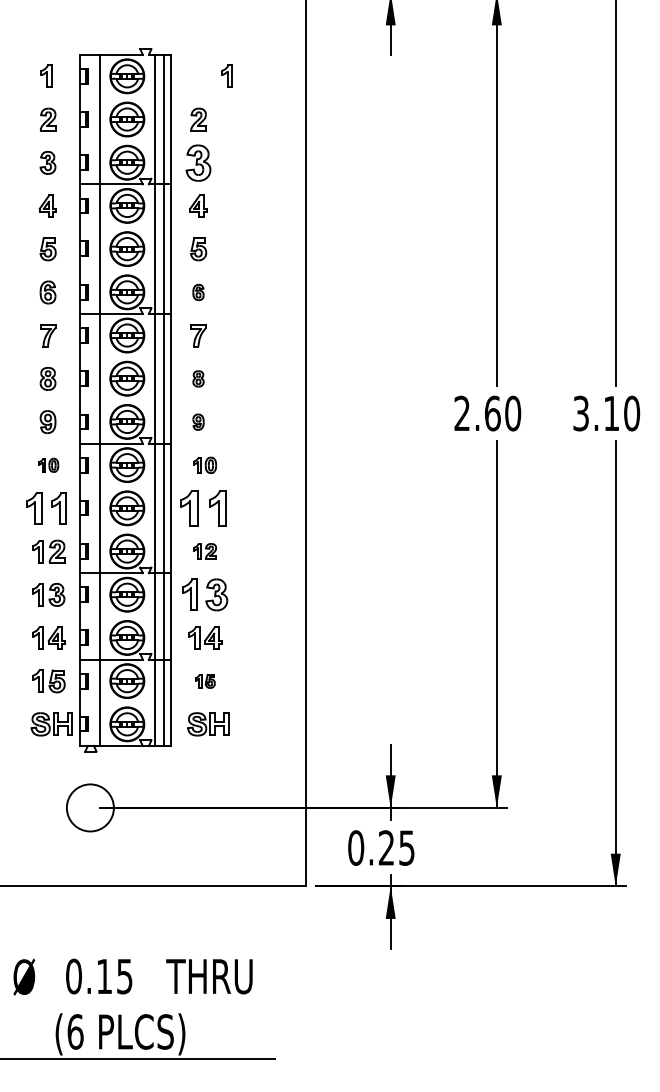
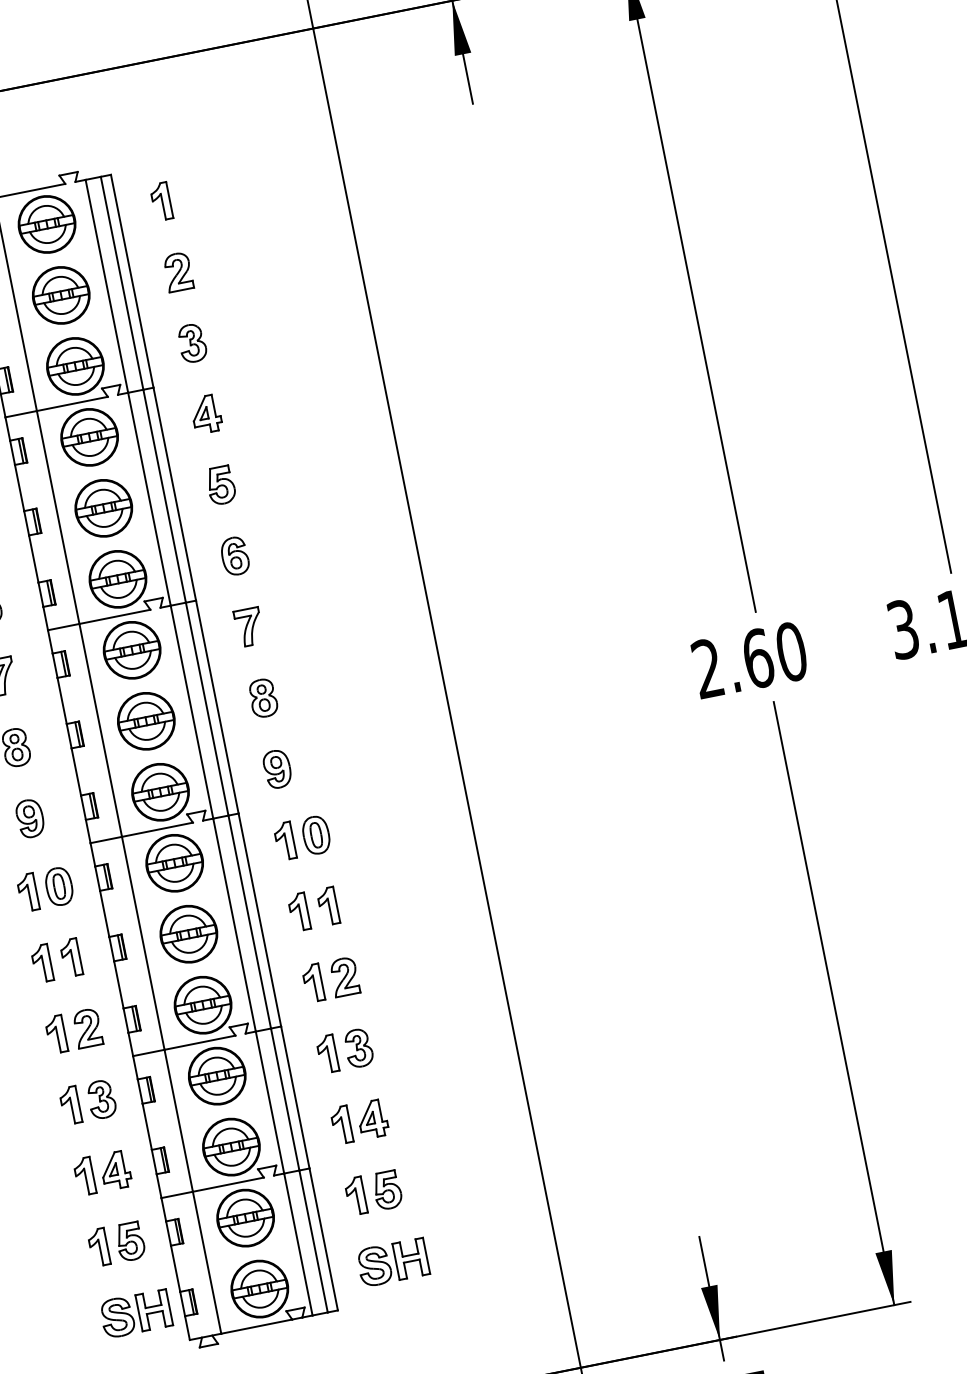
part: (226, 75) -> (160, 200), moved
part: (198, 162) -> (192, 342), size x0.62
part: (198, 292) -> (234, 556), size x1.43
part: (198, 378) -> (263, 697), size x1.43
part: (198, 422) -> (277, 769), size x1.43
part: (48, 465) -> (45, 889), size x1.67
part: (204, 465) -> (301, 838), size x1.43
part: (46, 507) -> (55, 959), size x0.71
part: (202, 507) -> (312, 908), size x0.62
part: (204, 551) -> (329, 979), size x1.43
part: (204, 594) -> (343, 1050), size x0.71
part: (205, 681) -> (374, 1193), size x1.67

